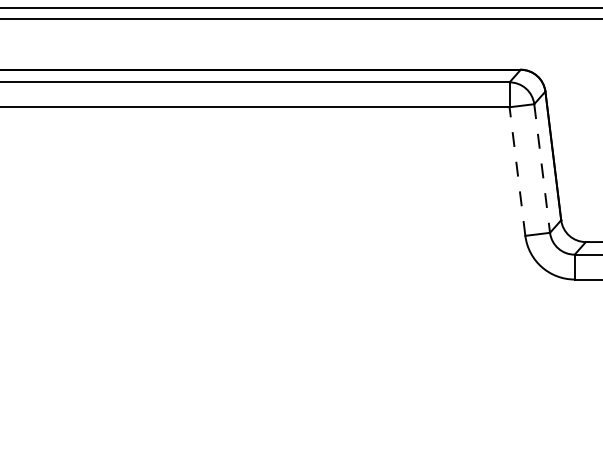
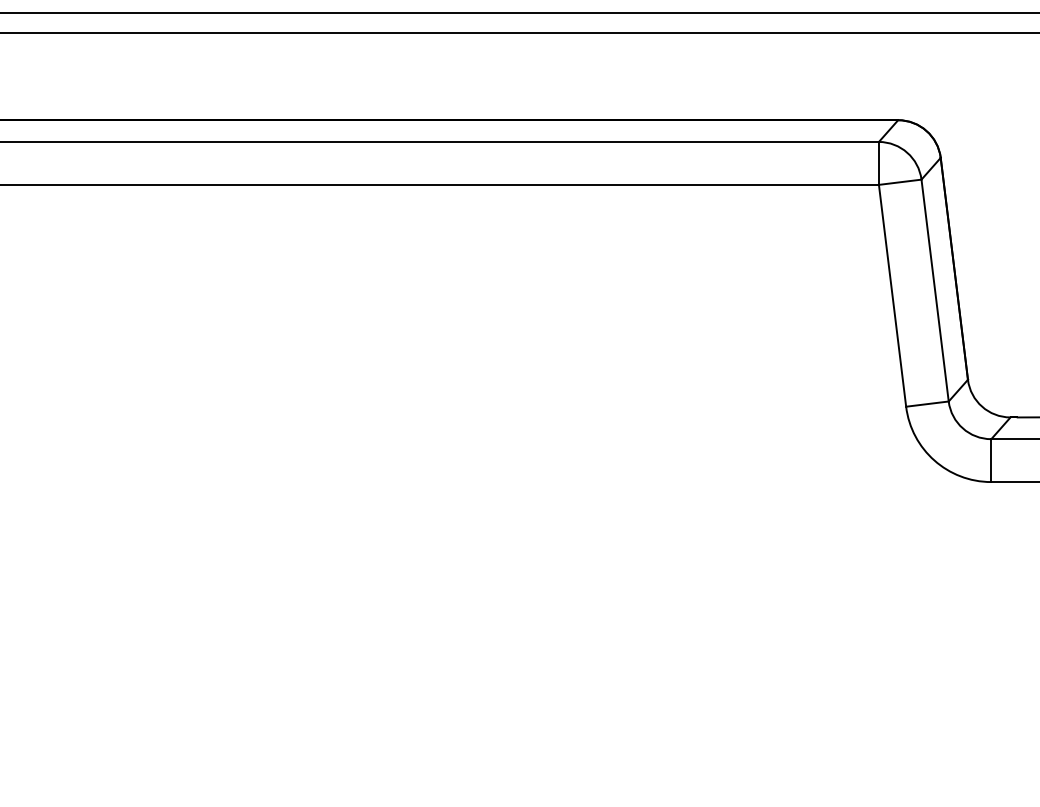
line: (542, 168) -> (935, 290), dashed -> solid
line: (517, 171) -> (892, 295), dashed -> solid

